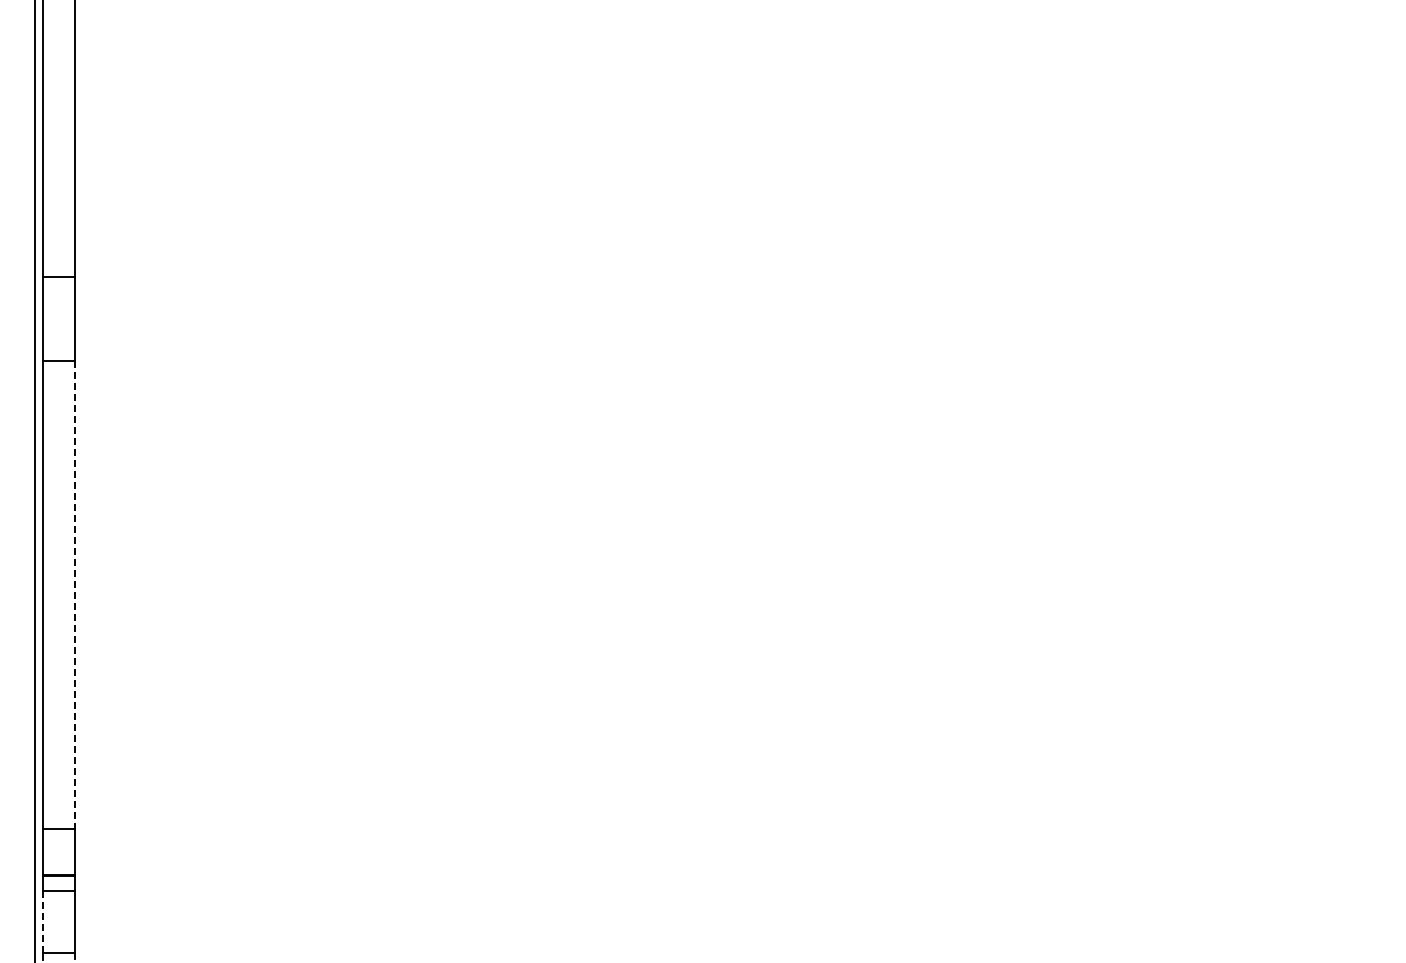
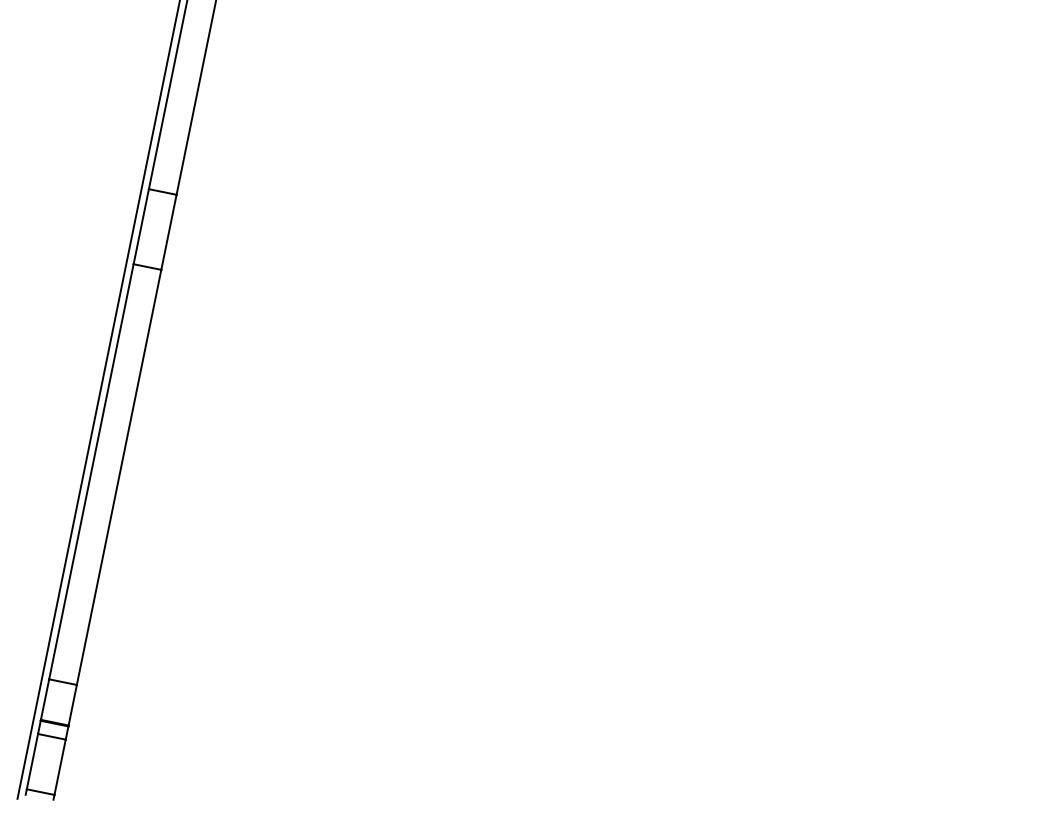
line: (74, 595) -> (119, 477), dashed -> solid
line: (43, 921) -> (32, 761), dashed -> solid

